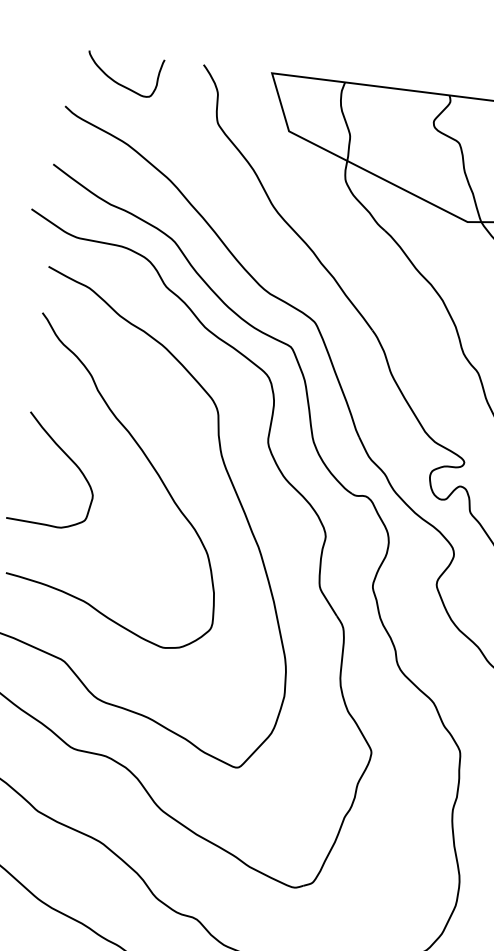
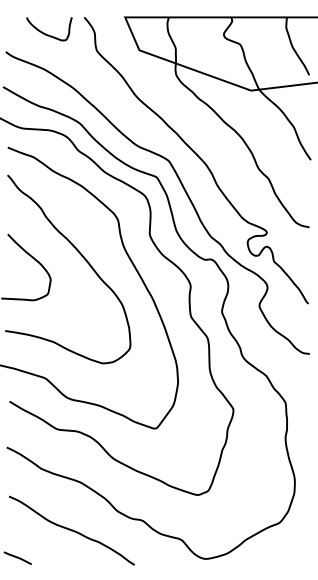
curve: (118, 81) -> (46, 33), moved

